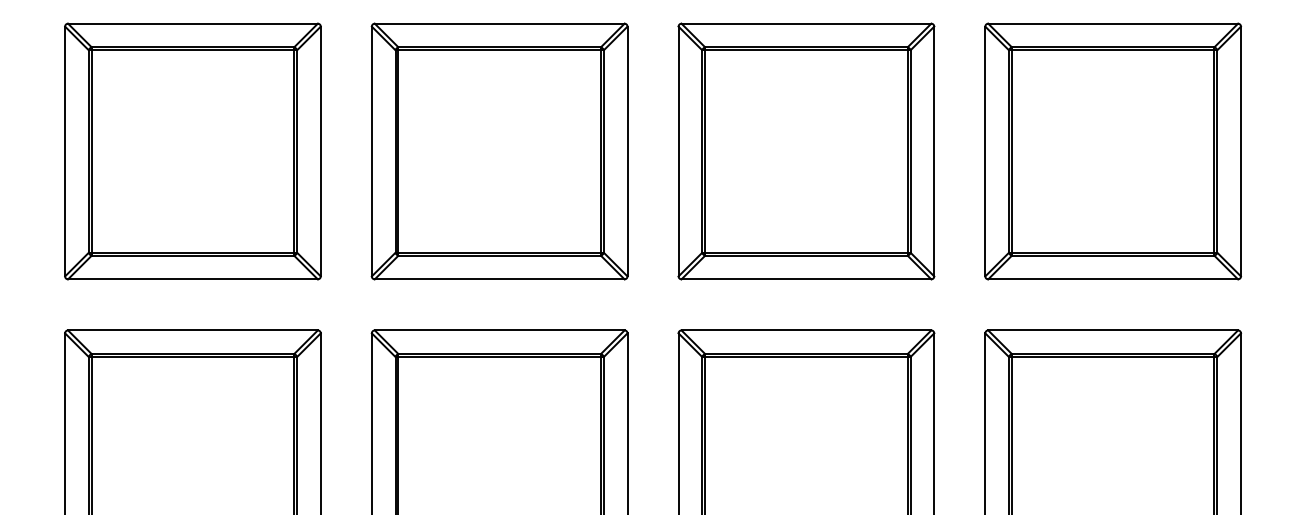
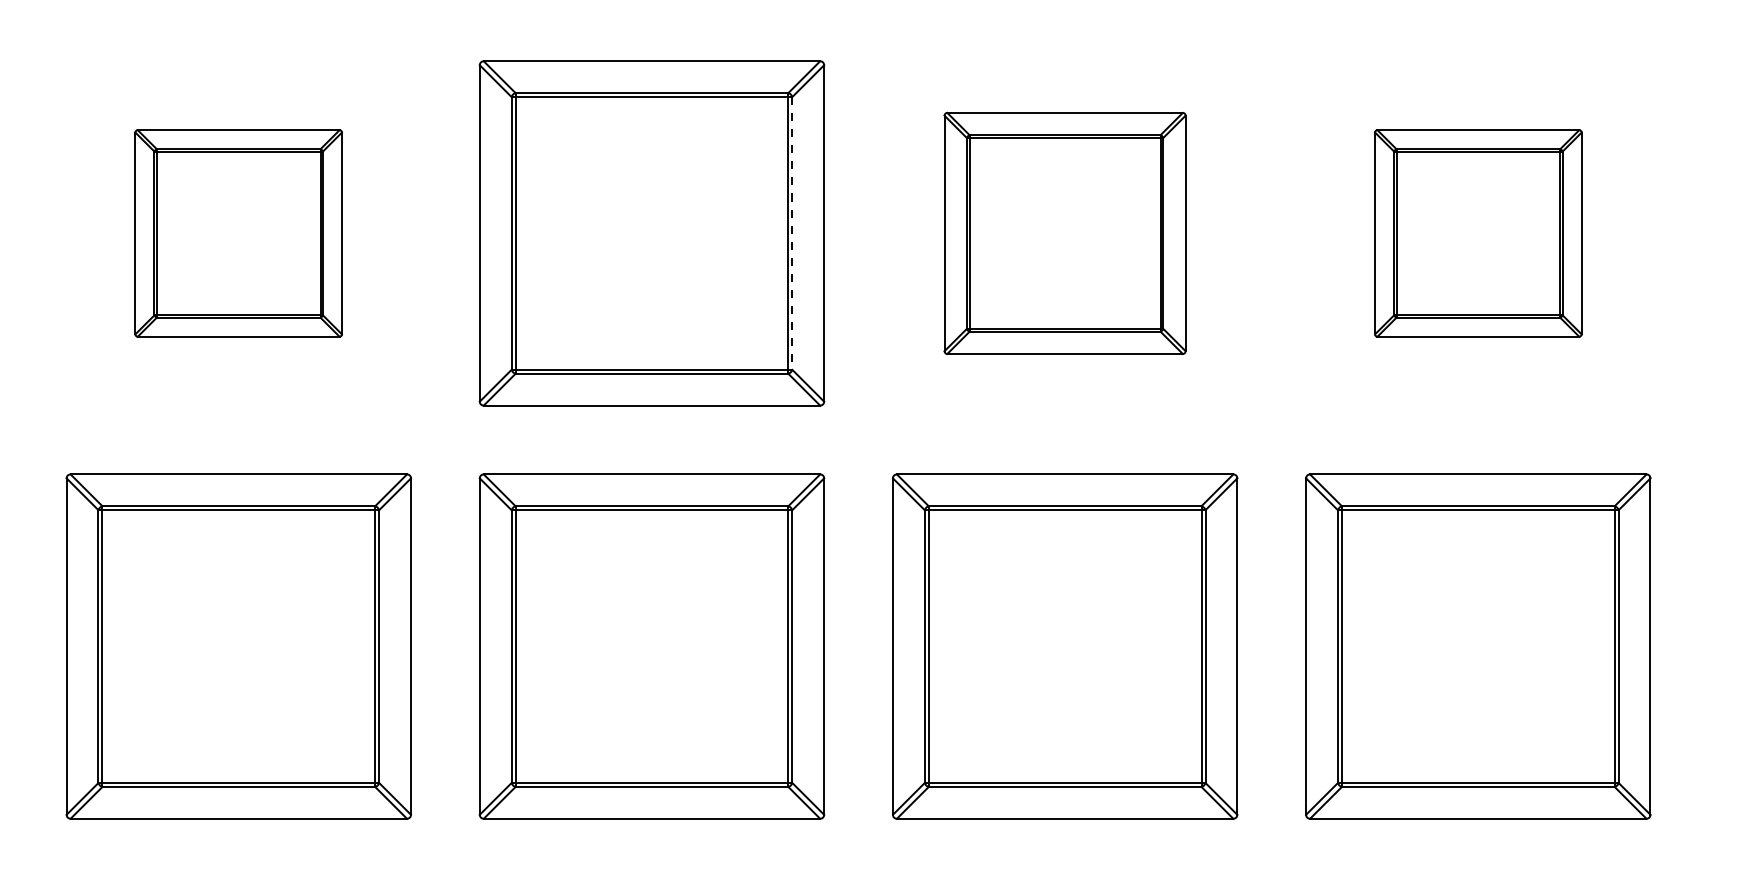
part: (192, 151) -> (238, 233), size x0.6
line: (604, 151) -> (792, 233), solid -> dashed
part: (805, 151) -> (1064, 233), size x0.7
part: (1113, 151) -> (1478, 233), size x0.6

